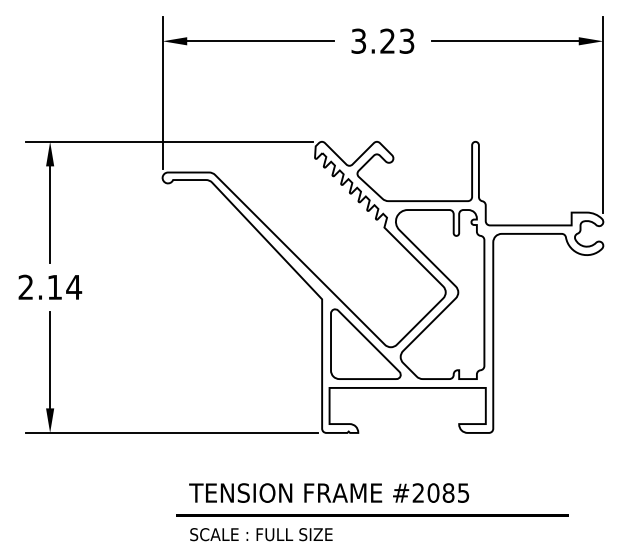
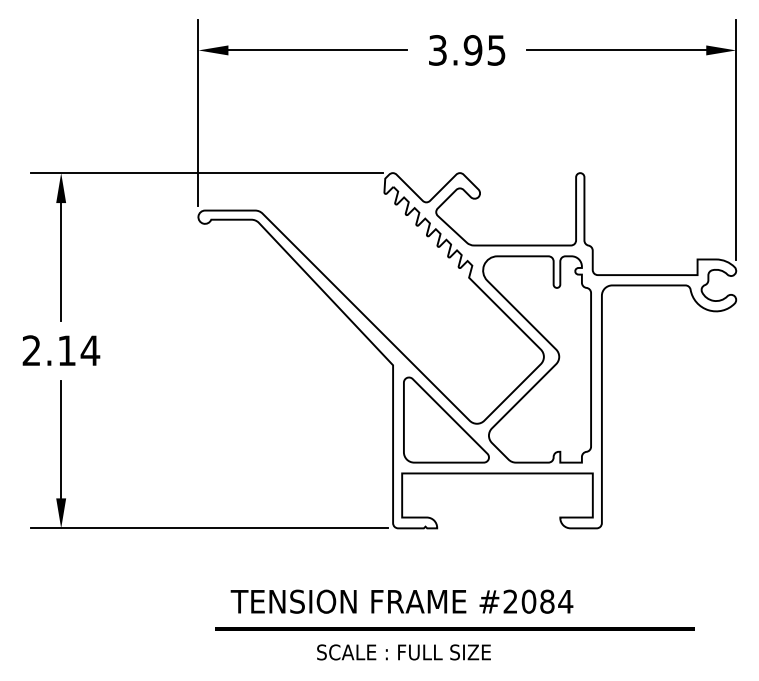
text: (397, 41) -> (484, 50), 3.23 -> 3.95
text: (463, 492) -> (565, 601), #2085 -> #2084
text: (261, 534) -> (403, 652), moved

